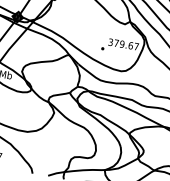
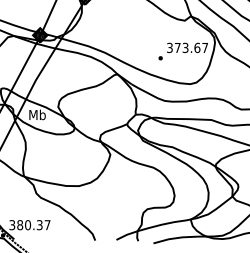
text: (122, 43) -> (185, 47), 379.67 -> 373.67

